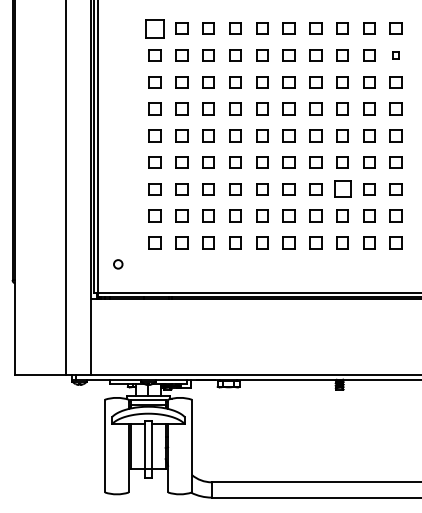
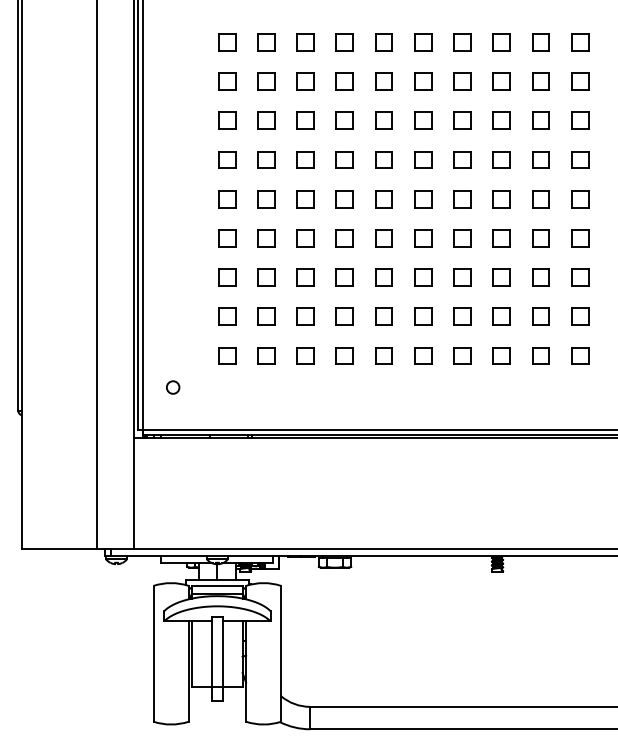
part: (154, 28) -> (226, 41), size x0.62
part: (395, 55) -> (579, 81), size x1.67
part: (342, 189) -> (501, 277), size x0.71

